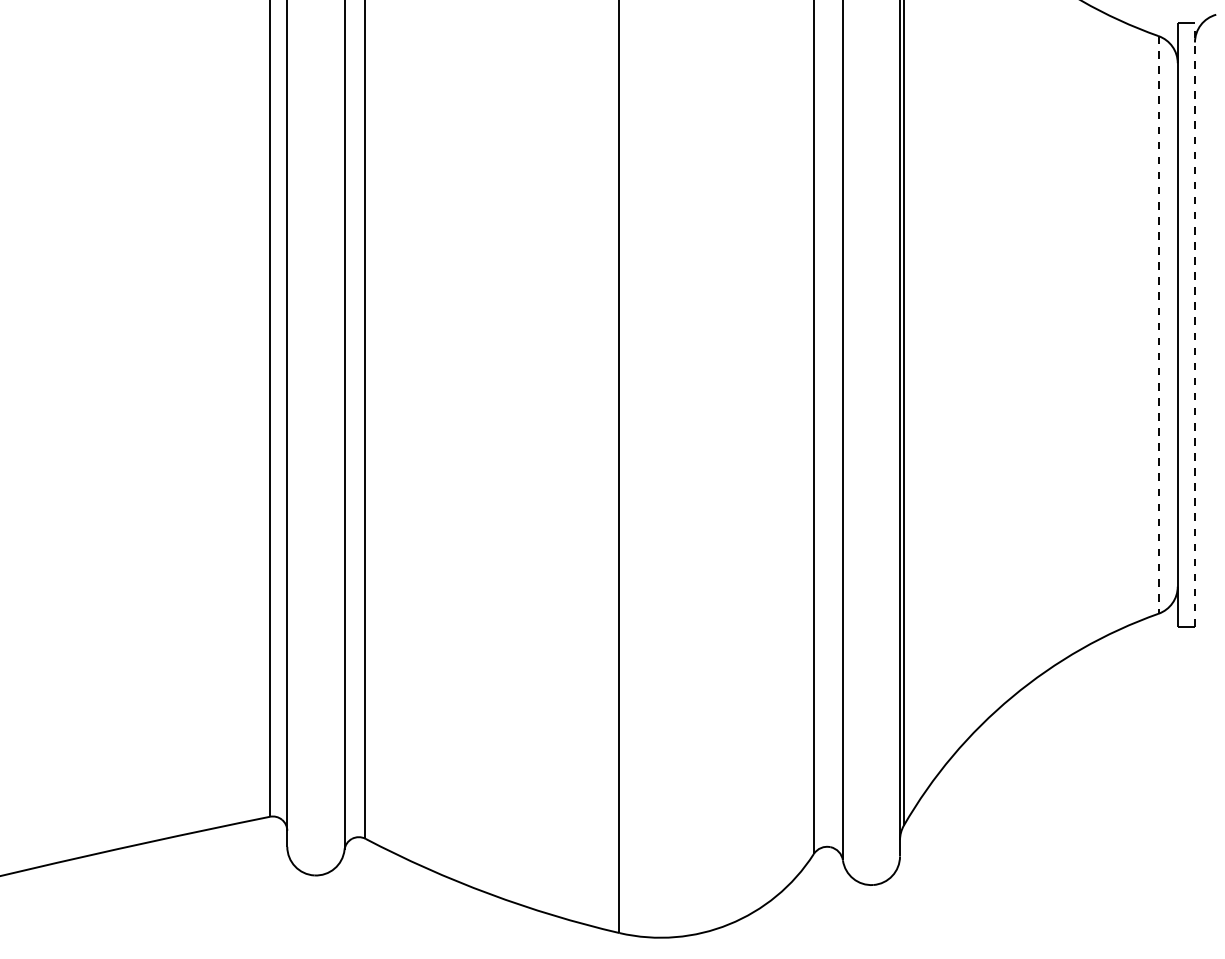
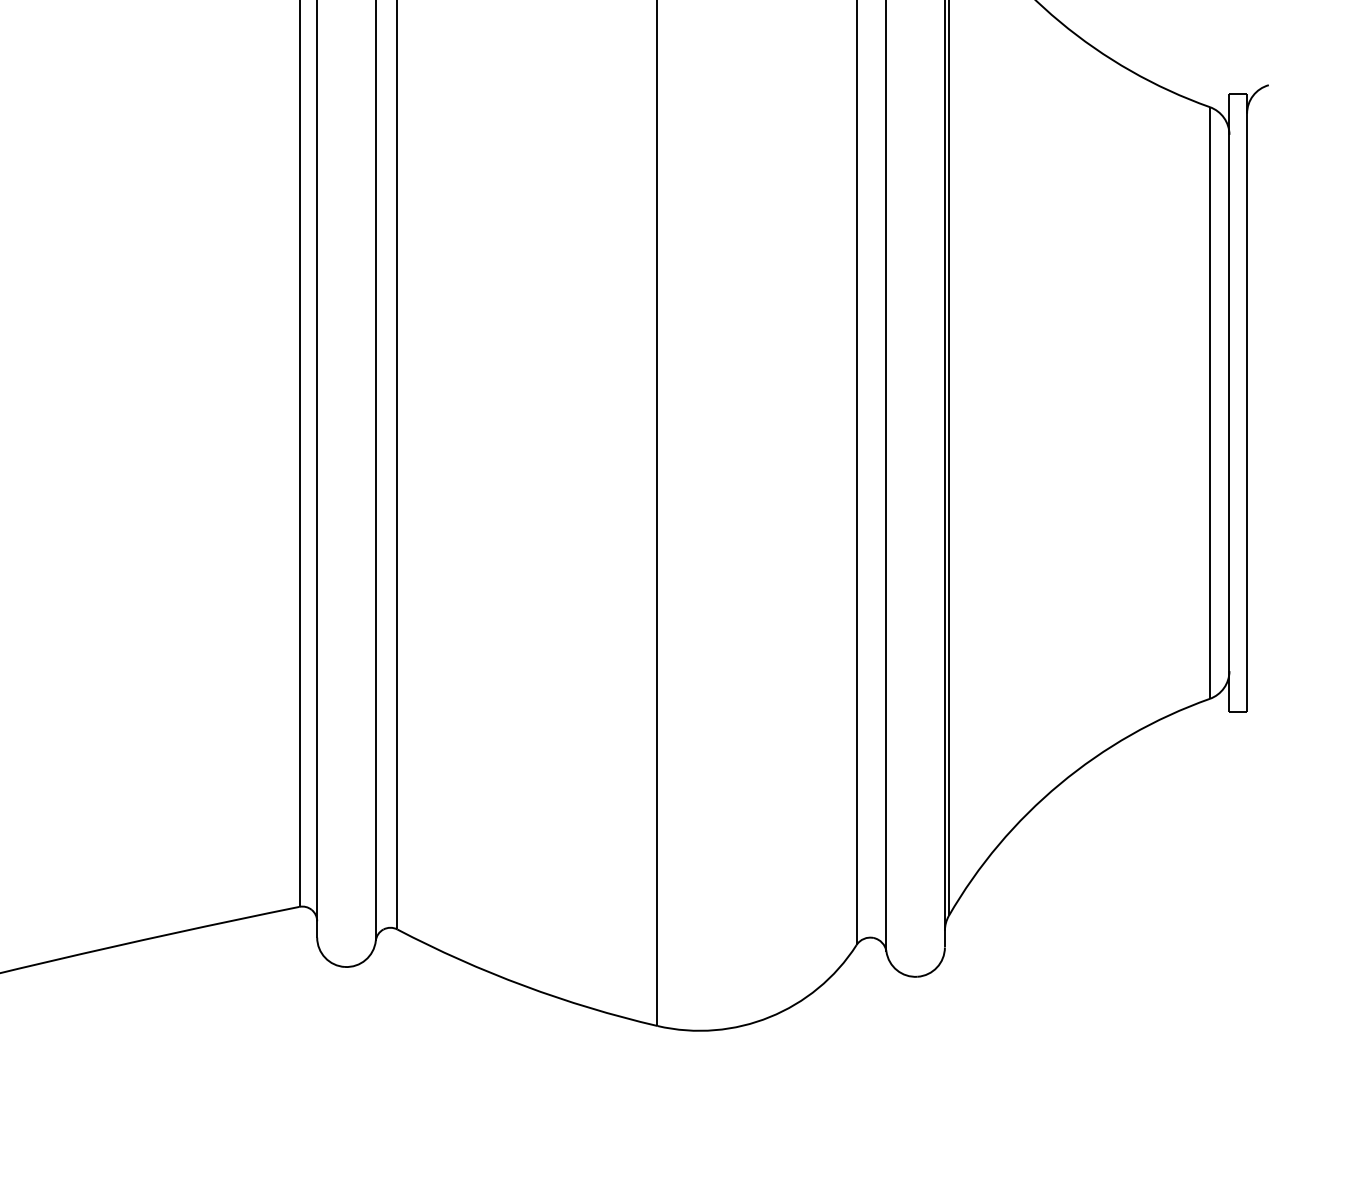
line: (1158, 325) -> (1209, 403), dashed -> solid
line: (1195, 325) -> (1247, 403), dashed -> solid

